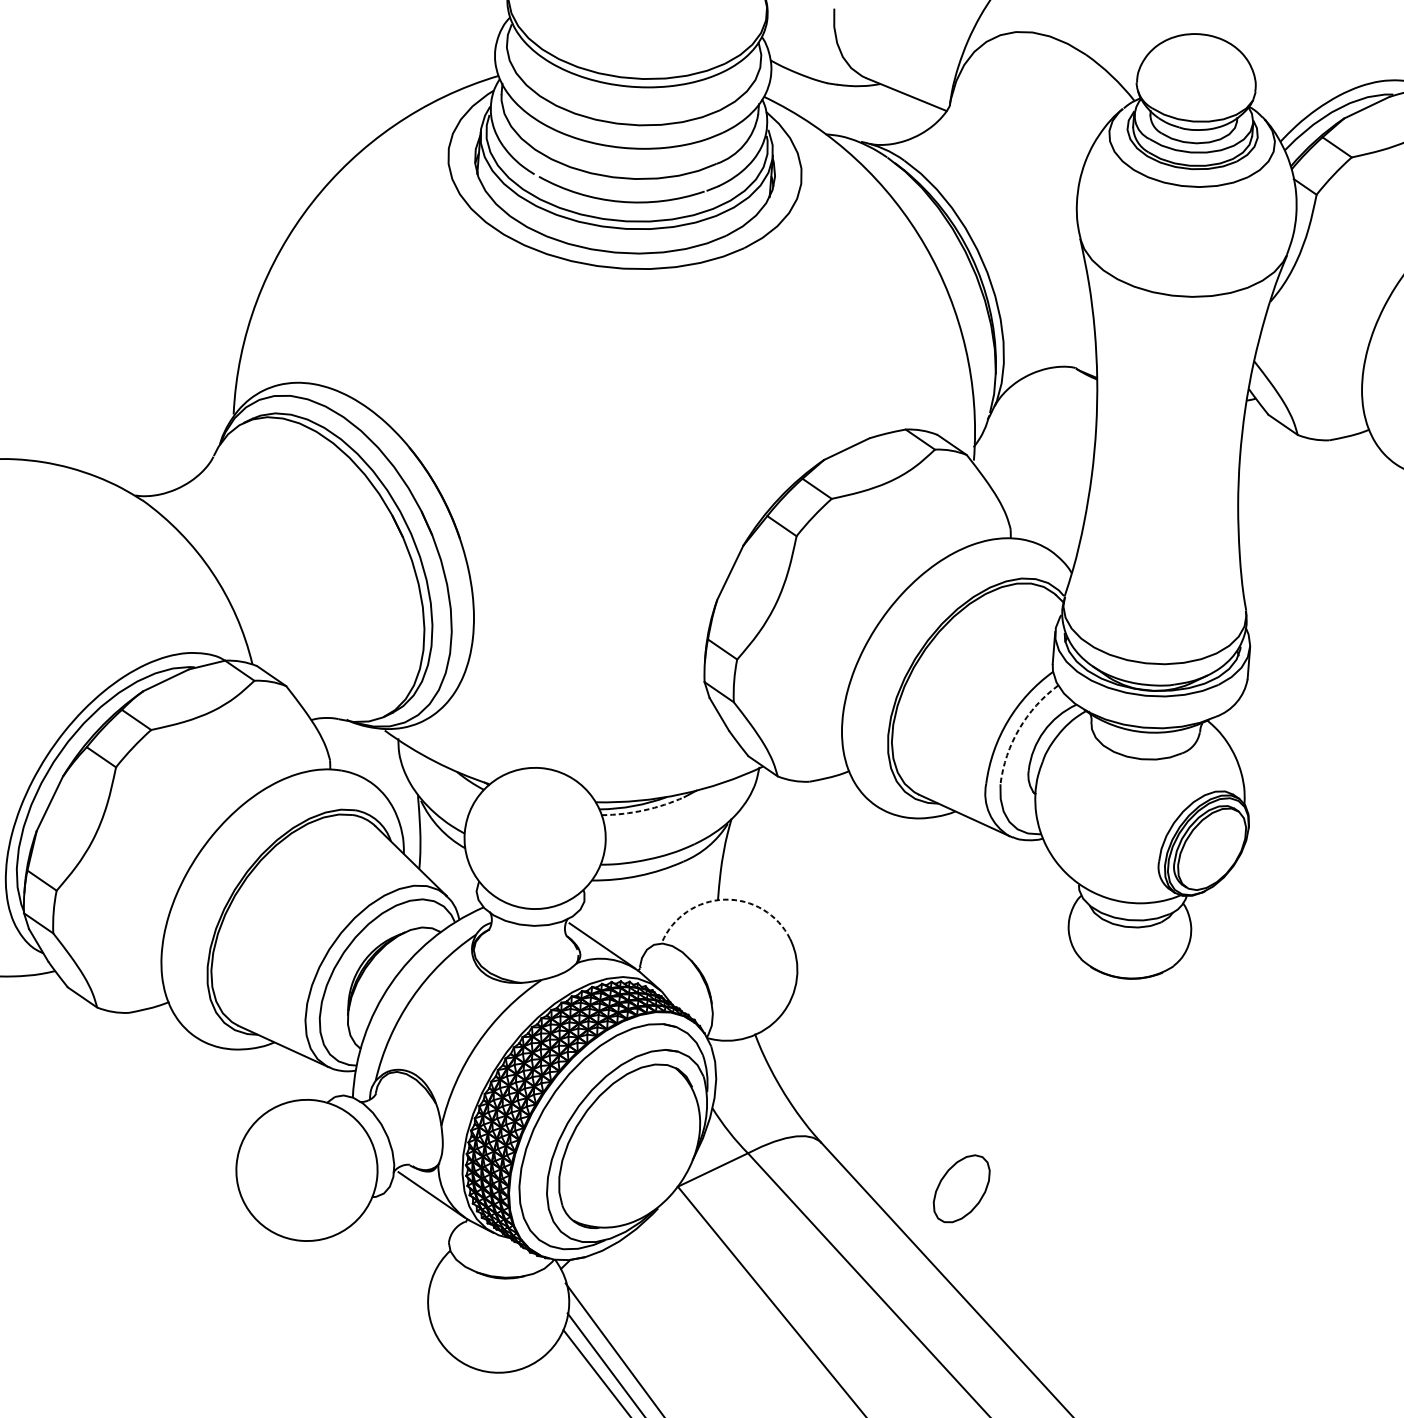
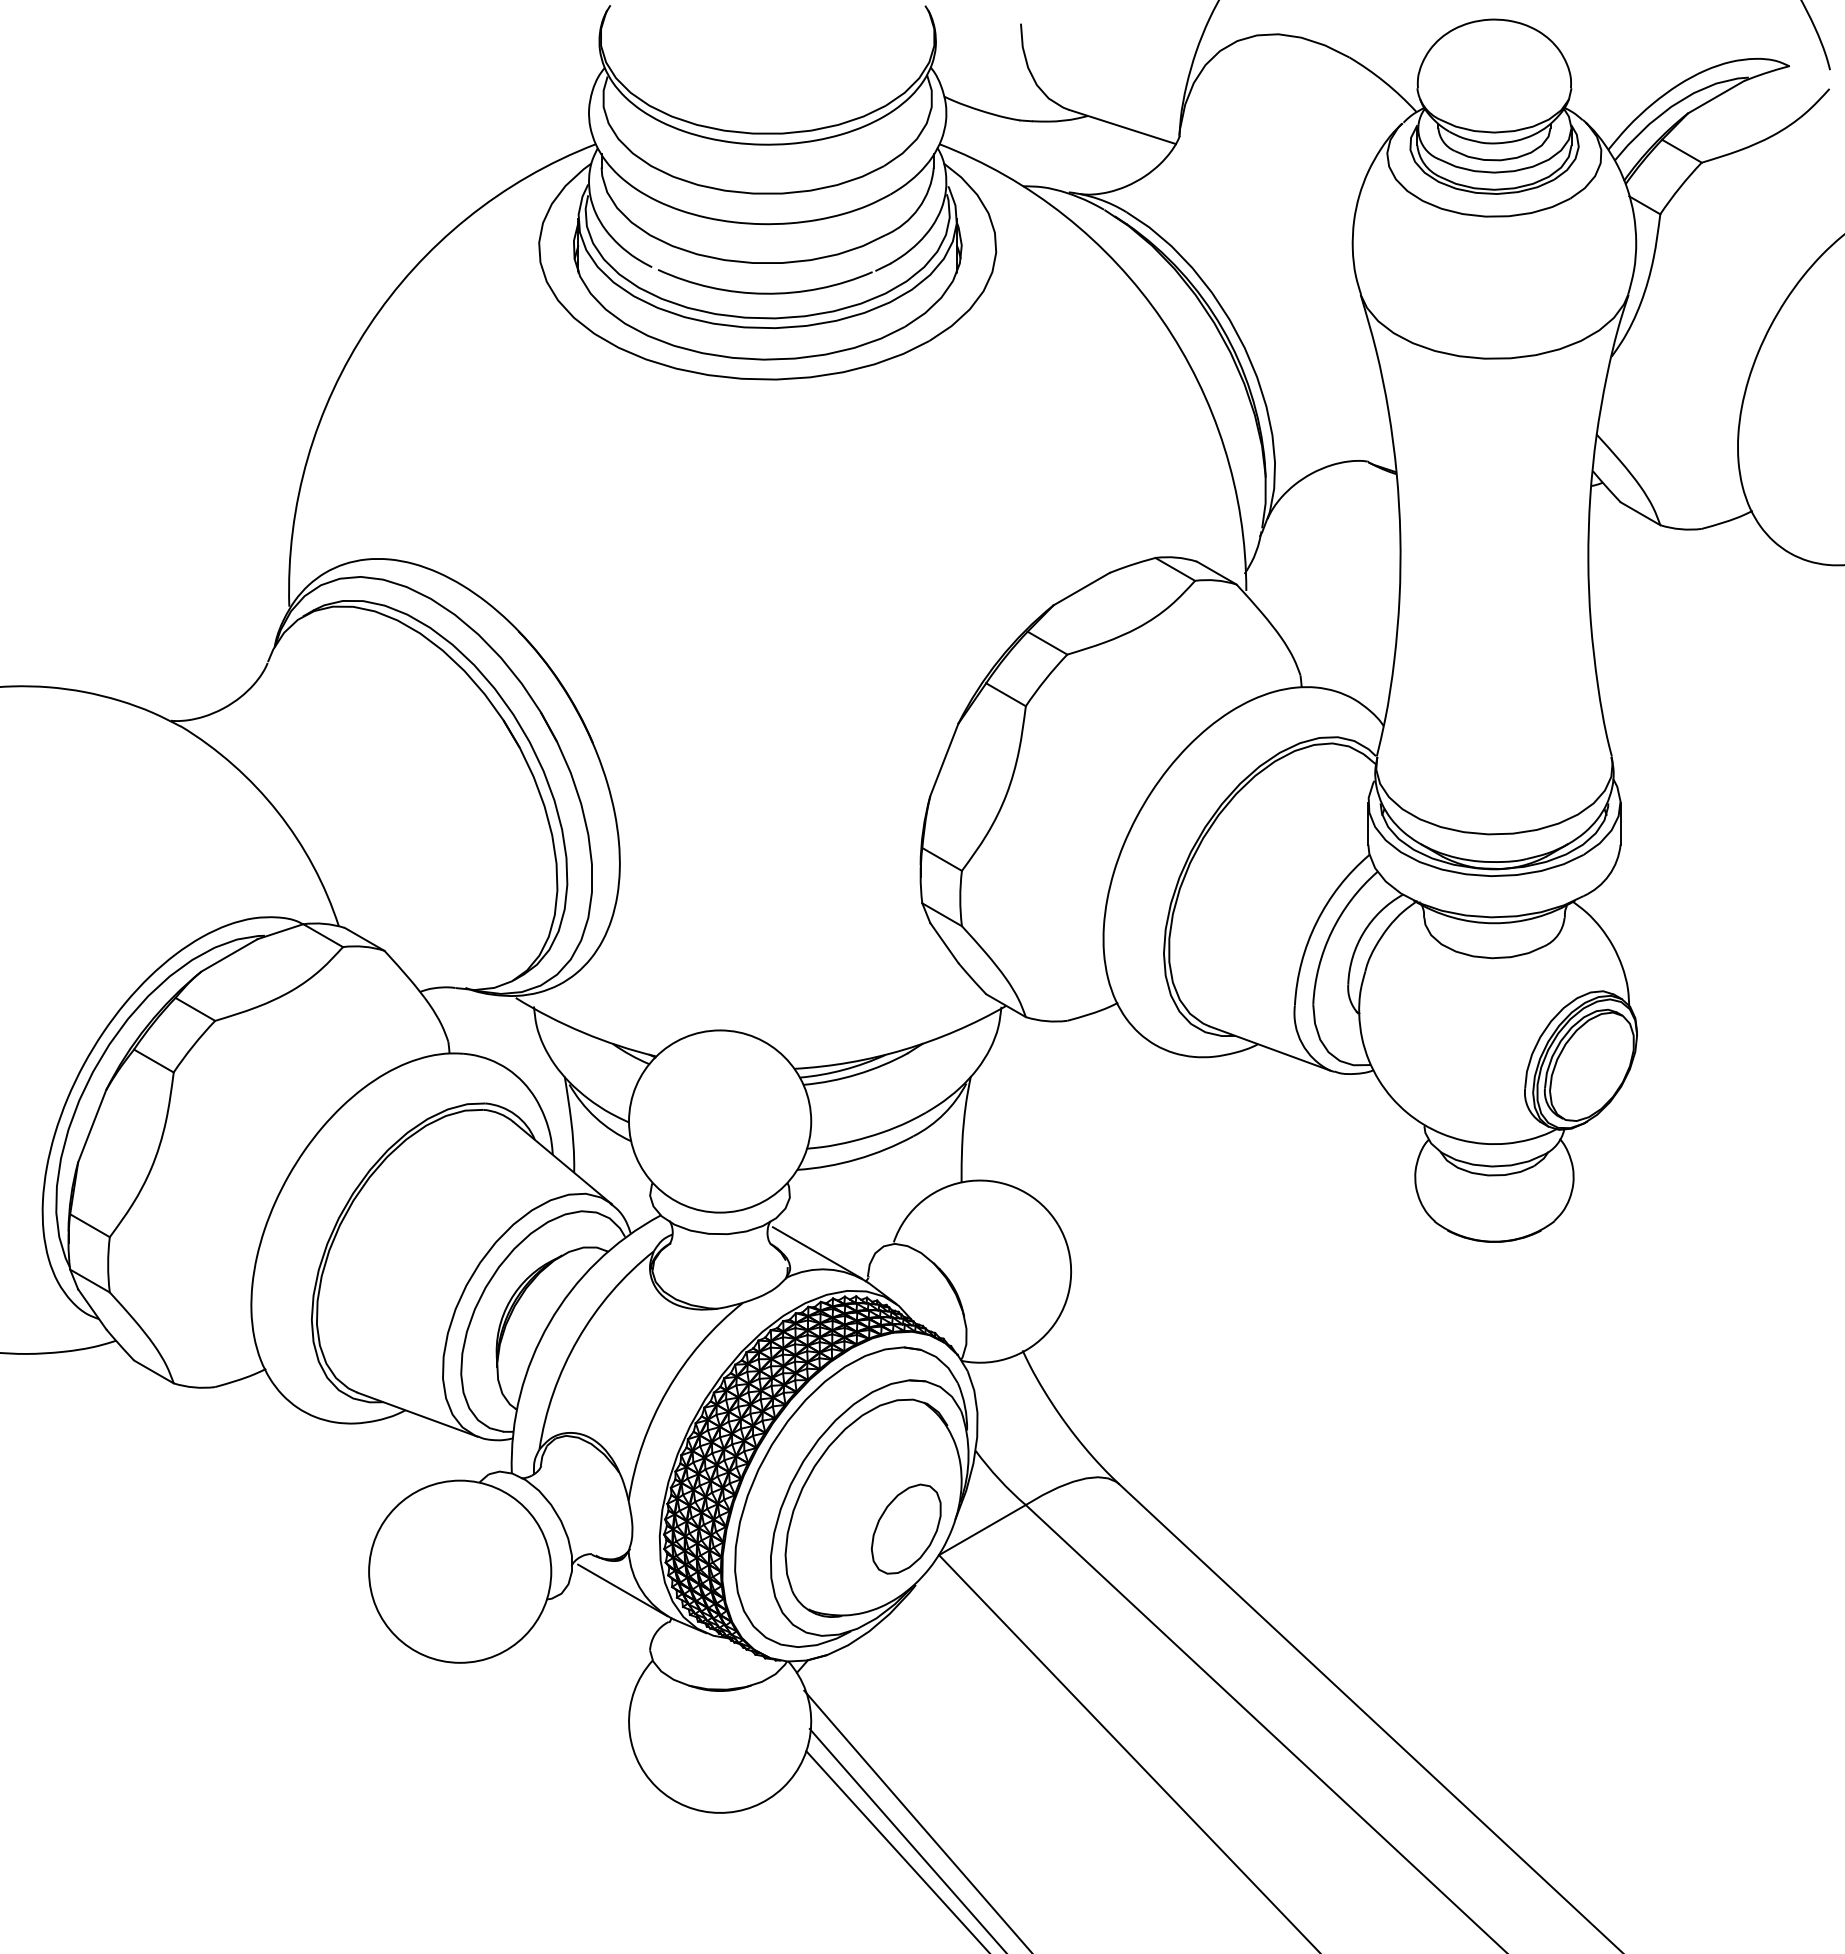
arc: (1019, 728) -> (1331, 931), dashed -> solid
arc: (644, 810) -> (857, 1074), dashed -> solid
arc: (724, 899) -> (970, 1181), dashed -> solid
part: (961, 1188) -> (906, 1528), moved

